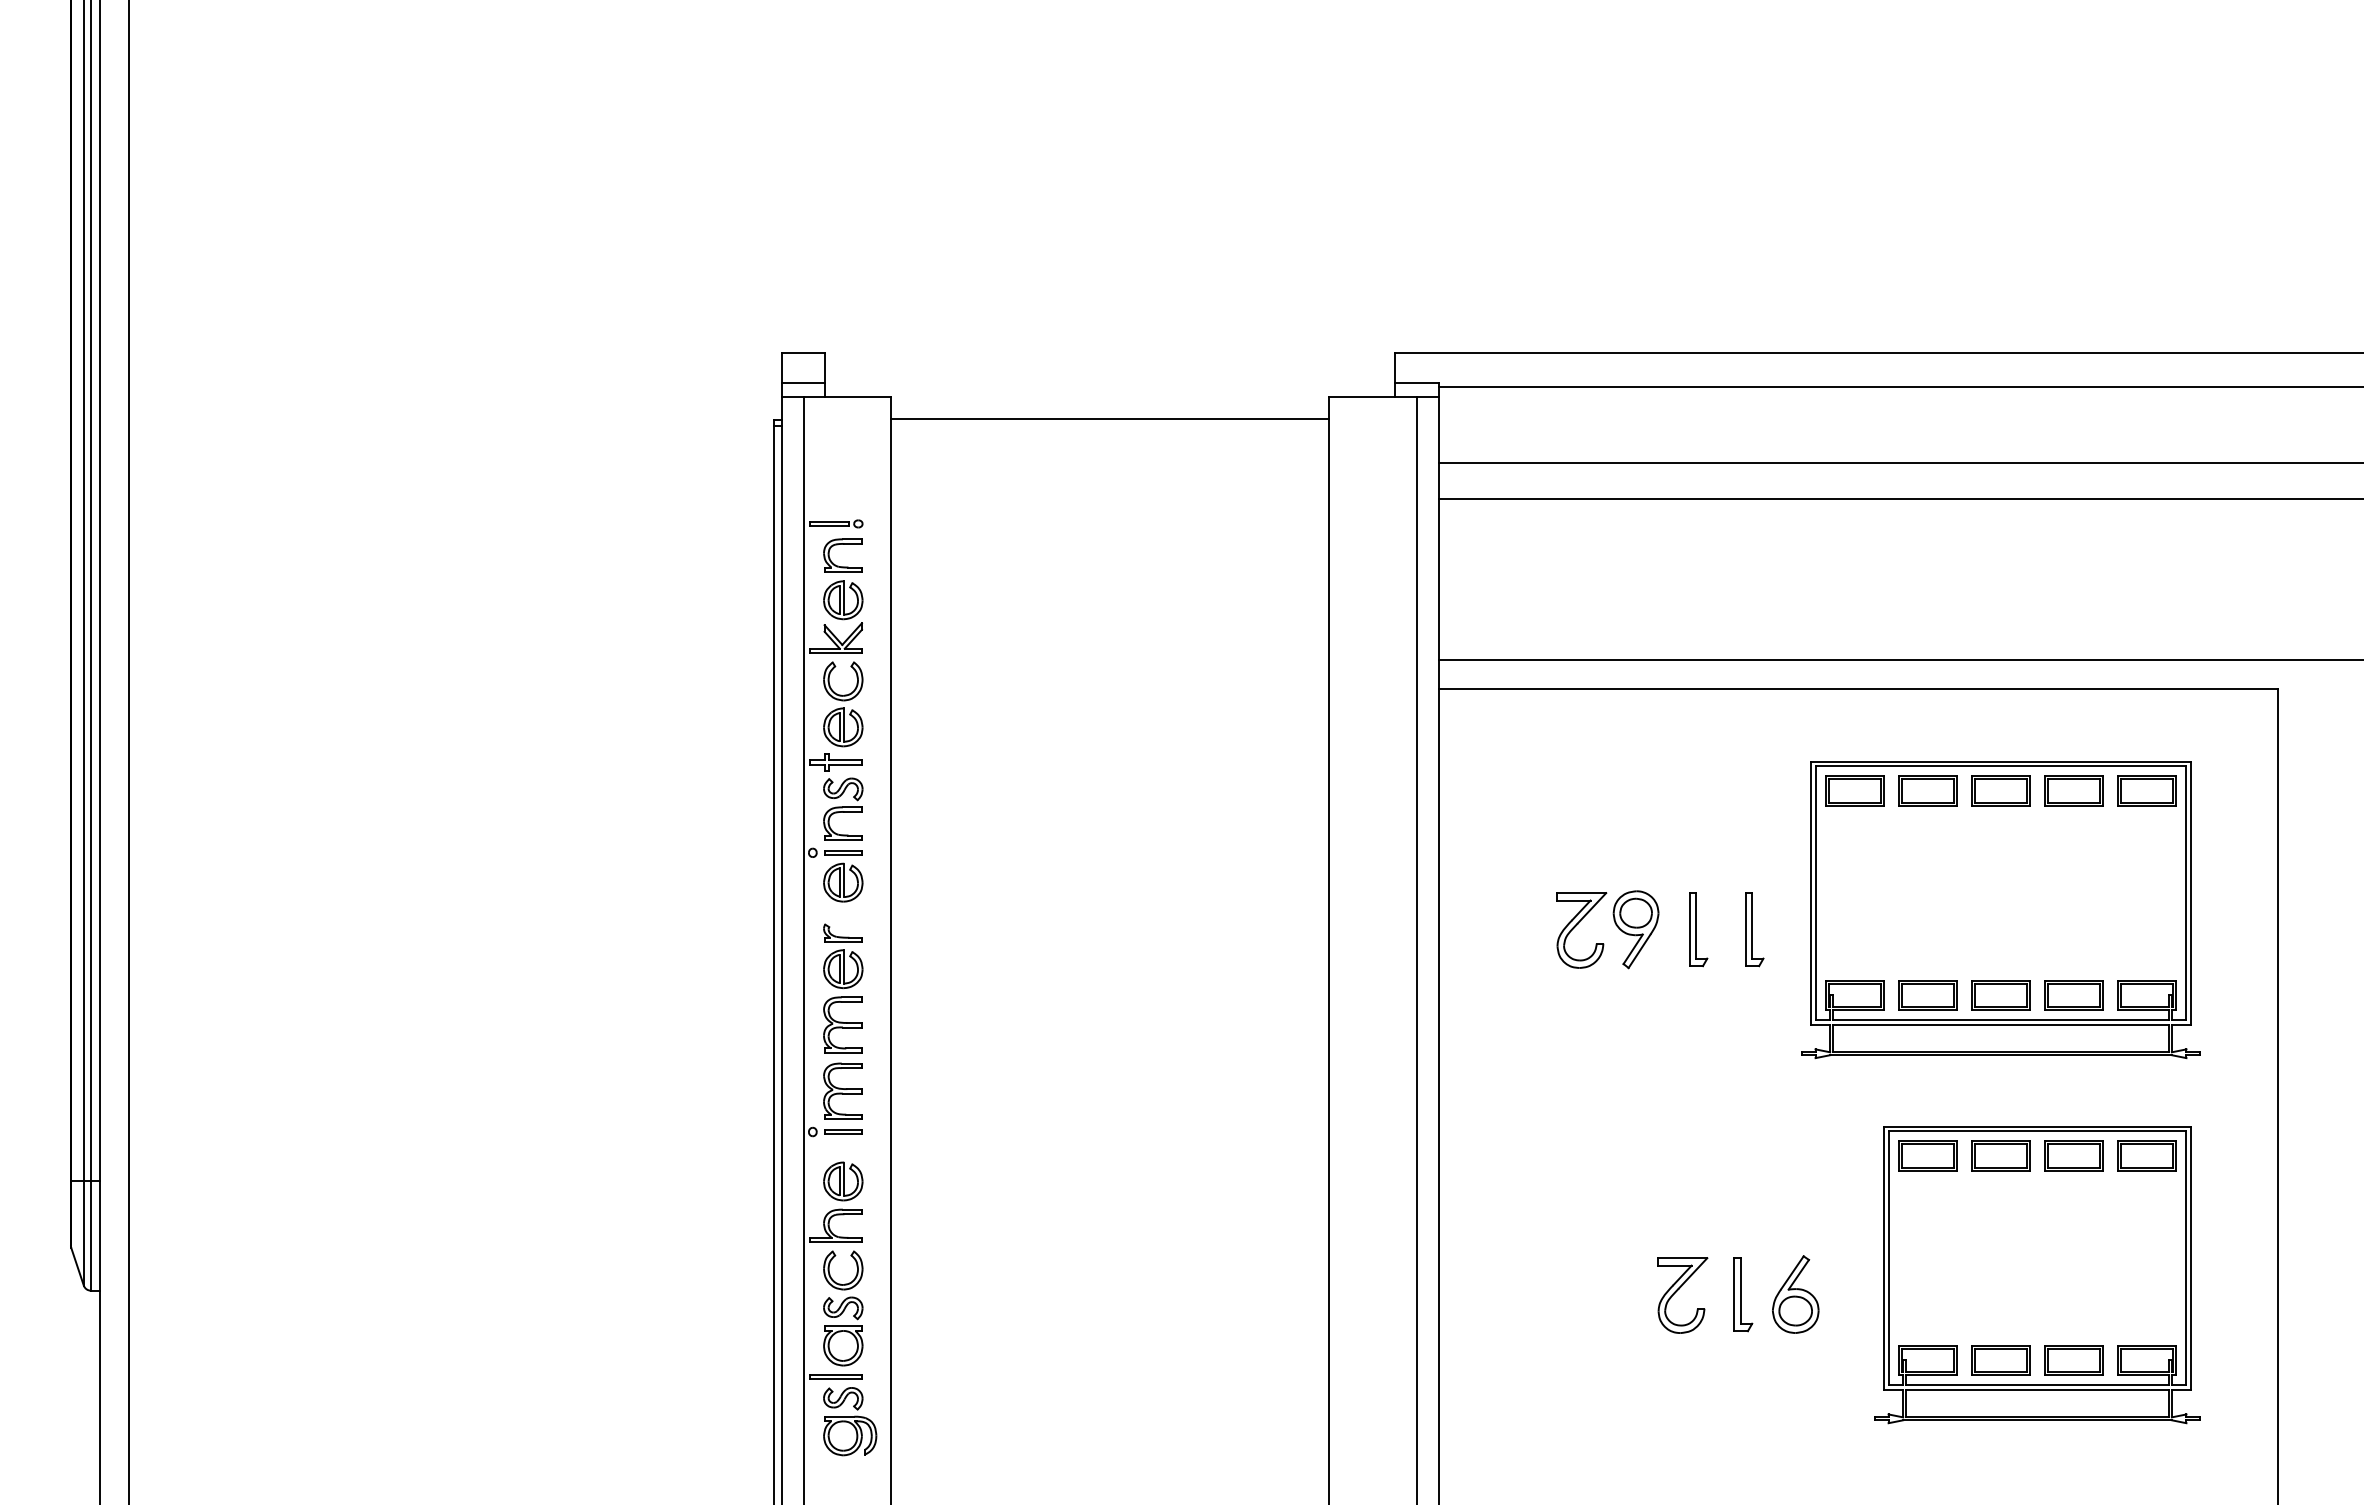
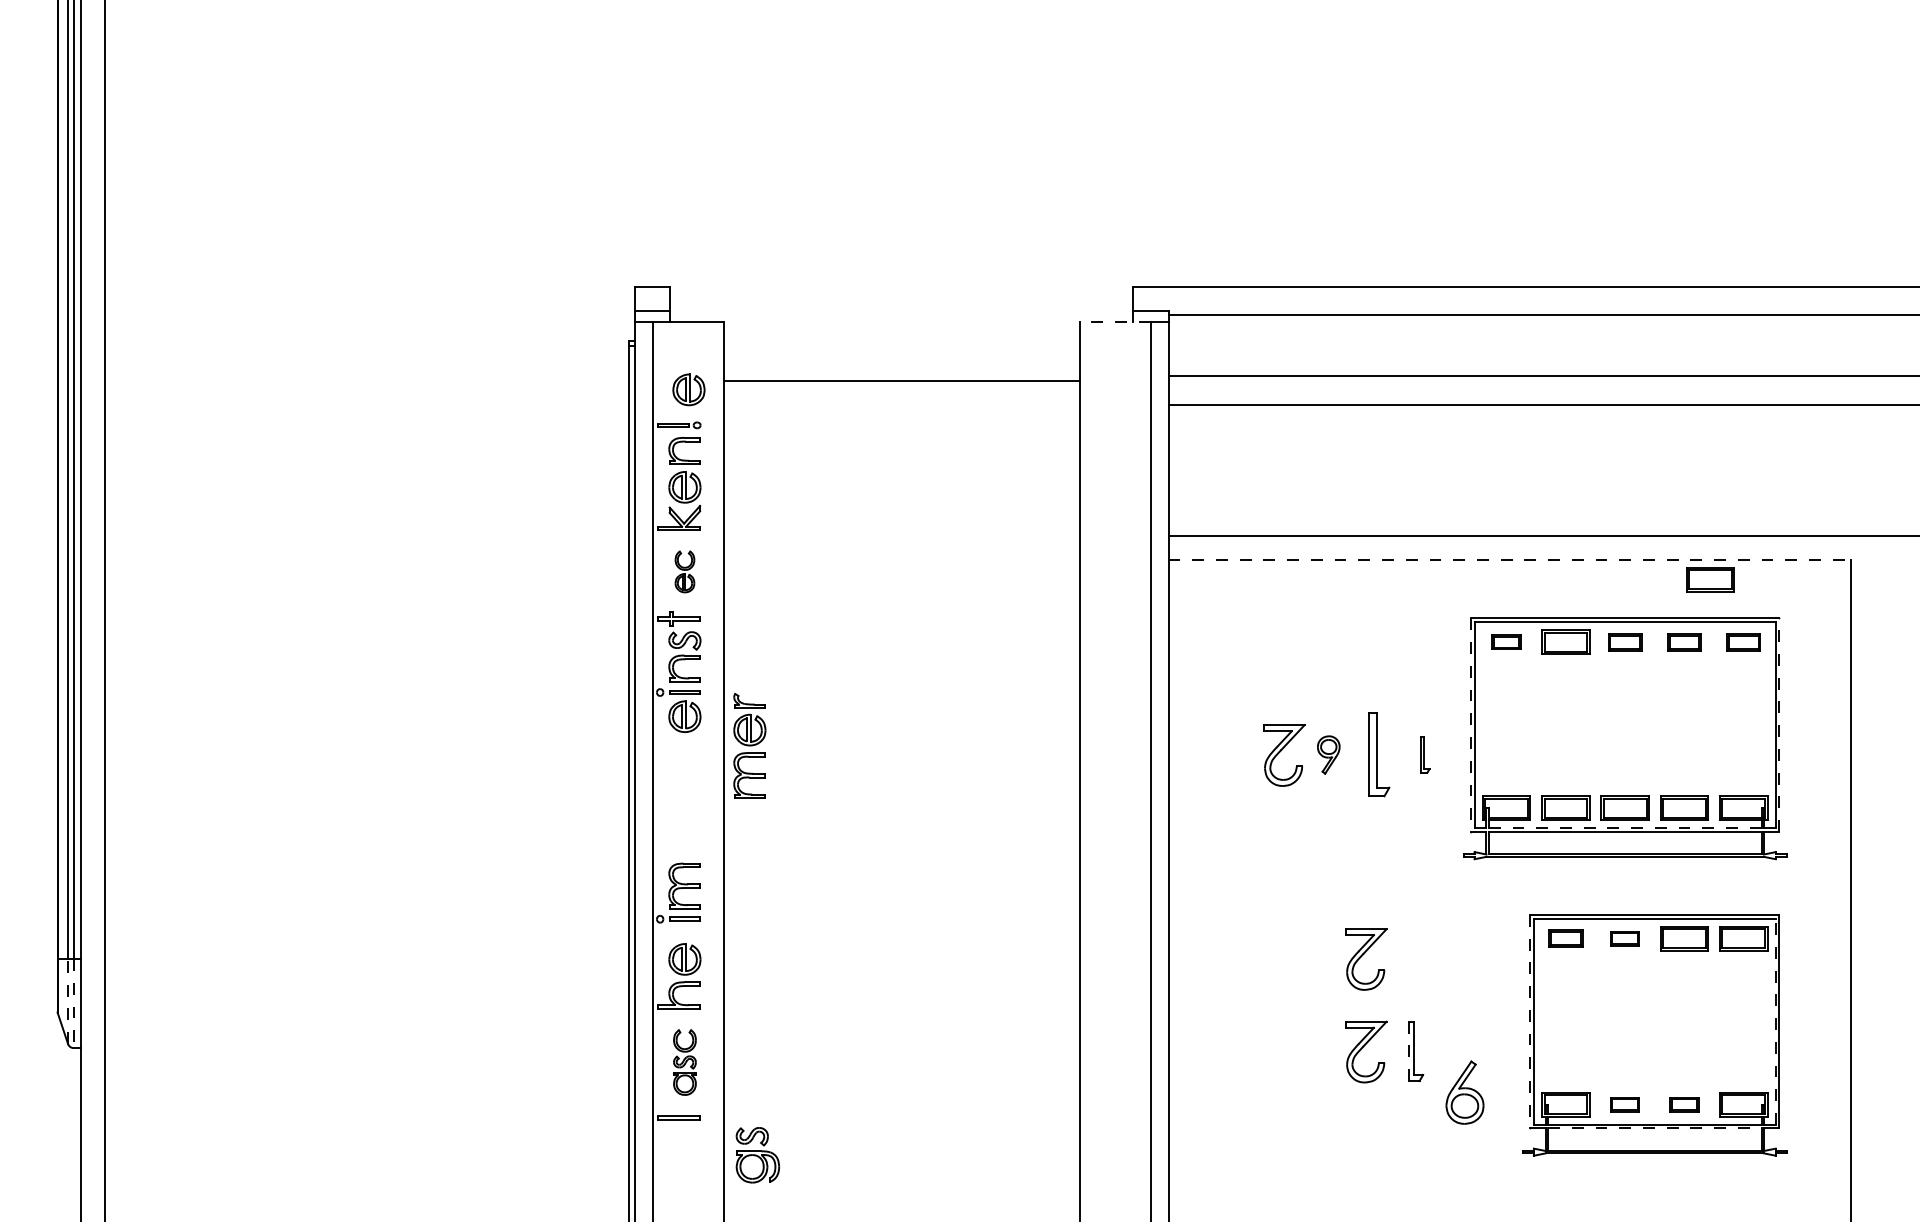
line: (1373, 397) -> (1115, 322), solid -> dashed
line: (1110, 418) -> (901, 381), moved
part: (848, 480) -> (689, 390), added
line: (1858, 689) -> (1509, 559), solid -> dashed
part: (843, 704) -> (685, 572), size x0.6
part: (2105, 713) -> (1710, 579), added
part: (1854, 790) -> (1506, 641), size x0.6
part: (2000, 790) -> (1624, 641), size x0.7
part: (2073, 790) -> (1684, 641), size x0.7
part: (2146, 790) -> (1743, 641), size x0.7
line: (2190, 892) -> (1779, 724), solid -> dashed
line: (1811, 893) -> (1471, 725), solid -> dashed
part: (1635, 929) -> (1328, 754), size x0.6
part: (1698, 929) -> (1379, 754), size x1.4
part: (1754, 929) -> (1424, 754), size x0.6
part: (843, 988) -> (750, 745), moved
line: (2001, 1020) -> (1625, 828), solid -> dashed
part: (1927, 1155) -> (1565, 938), size x0.7
part: (2000, 1155) -> (1624, 938), size x0.6
part: (1678, 1176) -> (1363, 955), added
line: (83, 1232) -> (67, 1000), solid -> dashed
line: (90, 1235) -> (73, 1003), solid -> dashed
line: (2186, 1257) -> (1775, 1021), solid -> dashed
line: (1884, 1258) -> (1530, 1021), solid -> dashed
line: (1734, 1294) -> (1408, 1051), solid -> dashed
part: (1795, 1294) -> (1464, 1092), moved
part: (843, 1308) -> (685, 1062), size x0.7
part: (2000, 1360) -> (1624, 1104), size x0.6
part: (2073, 1360) -> (1684, 1104), size x0.6
line: (2038, 1389) -> (1655, 1128), solid -> dashed
part: (850, 1421) -> (758, 1155), moved

